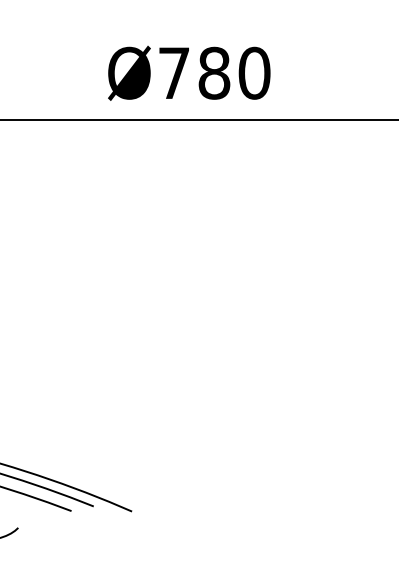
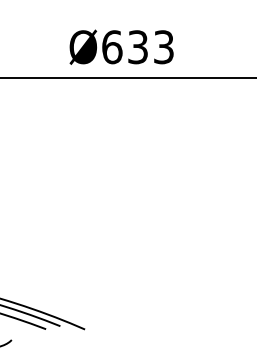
text: (215, 73) -> (138, 47), Ø780 -> Ø633

